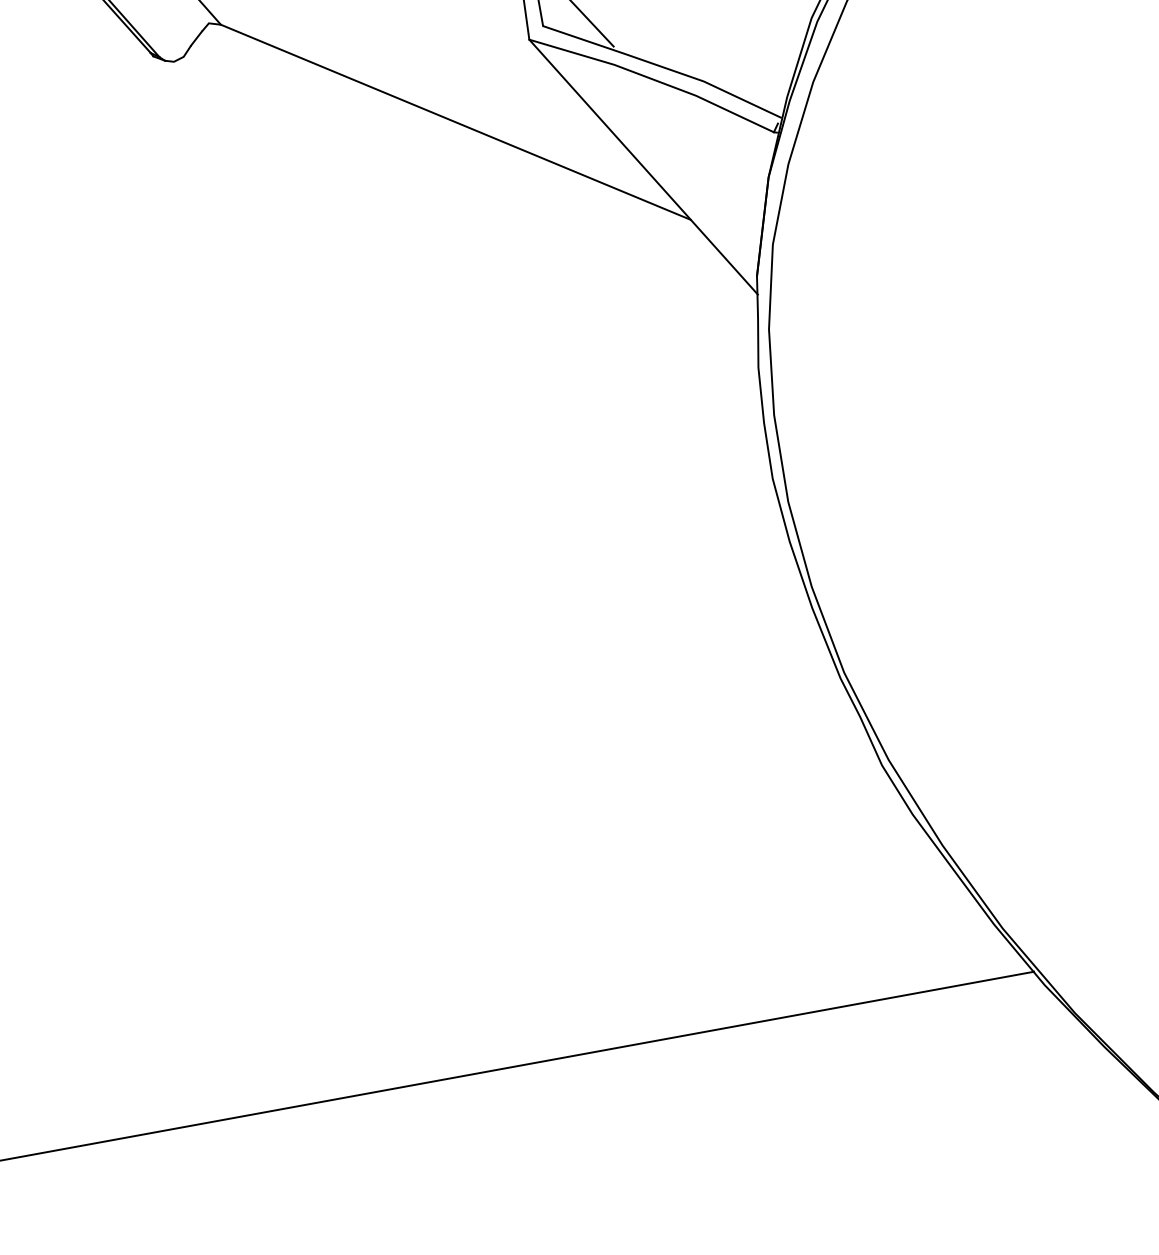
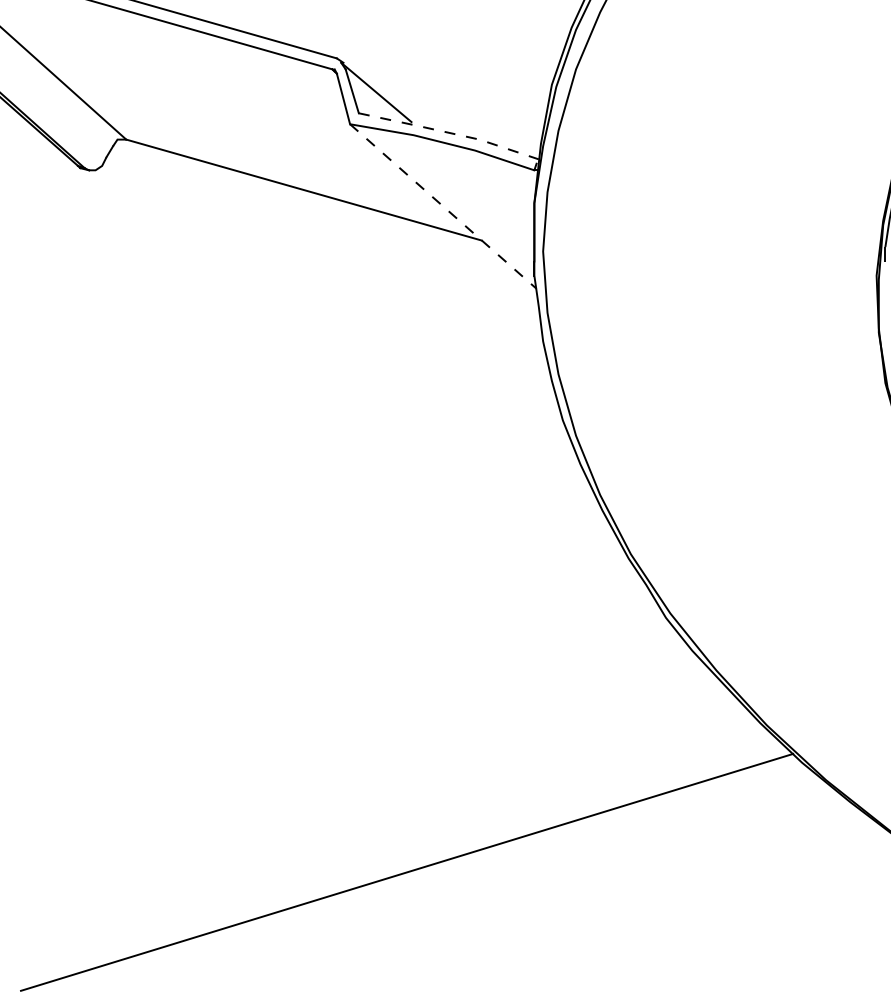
line: (665, 68) -> (450, 133), solid -> dashed
line: (643, 167) -> (443, 206), solid -> dashed

